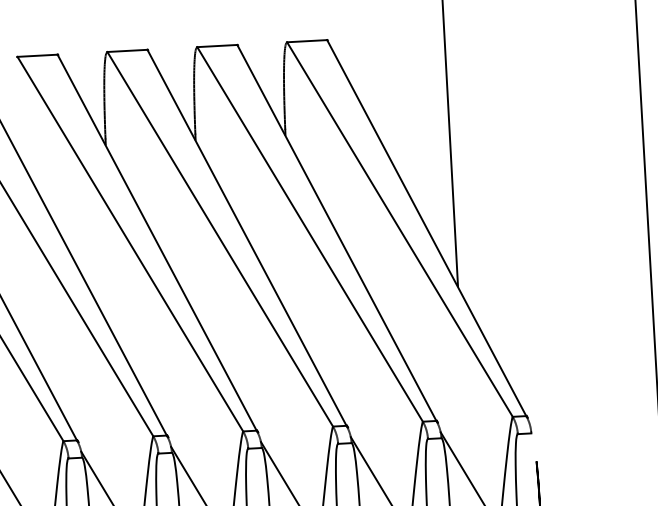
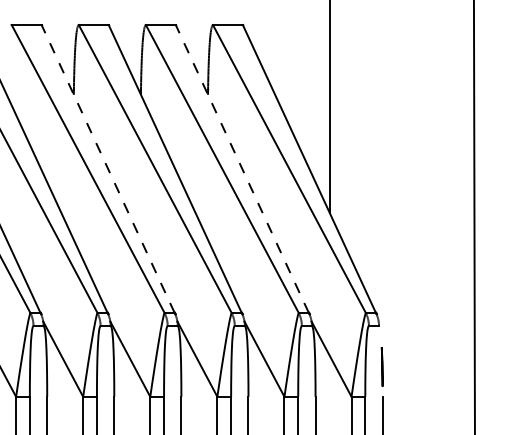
line: (337, 233) -> (242, 169), solid -> dashed
line: (157, 243) -> (108, 169), solid -> dashed

